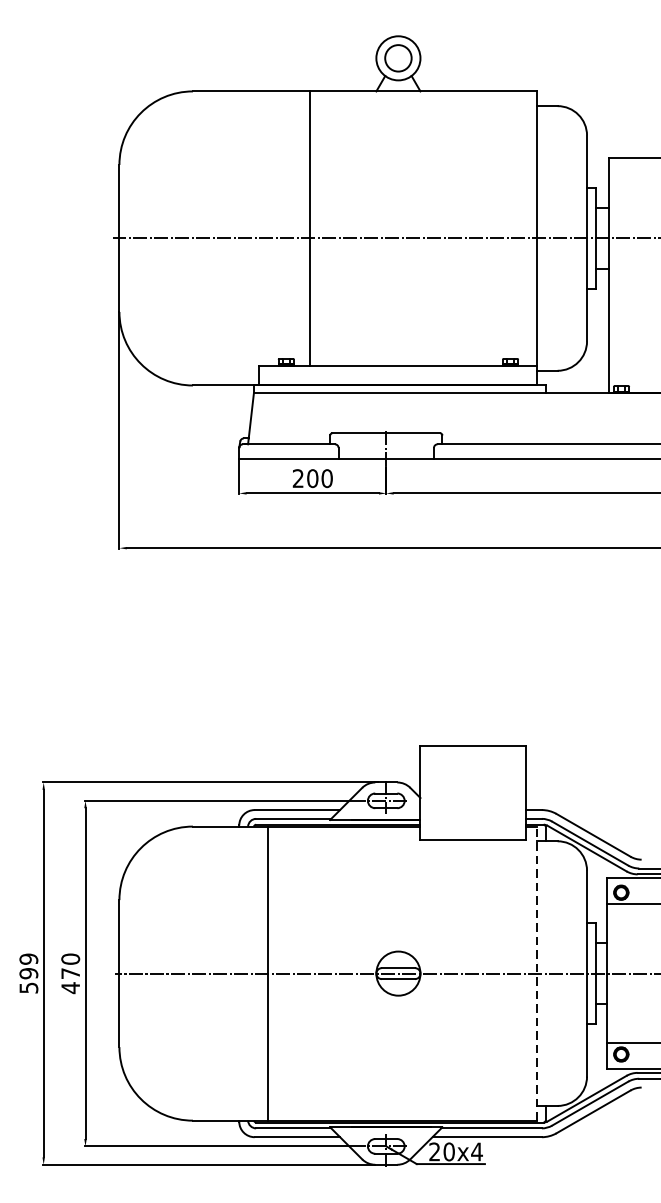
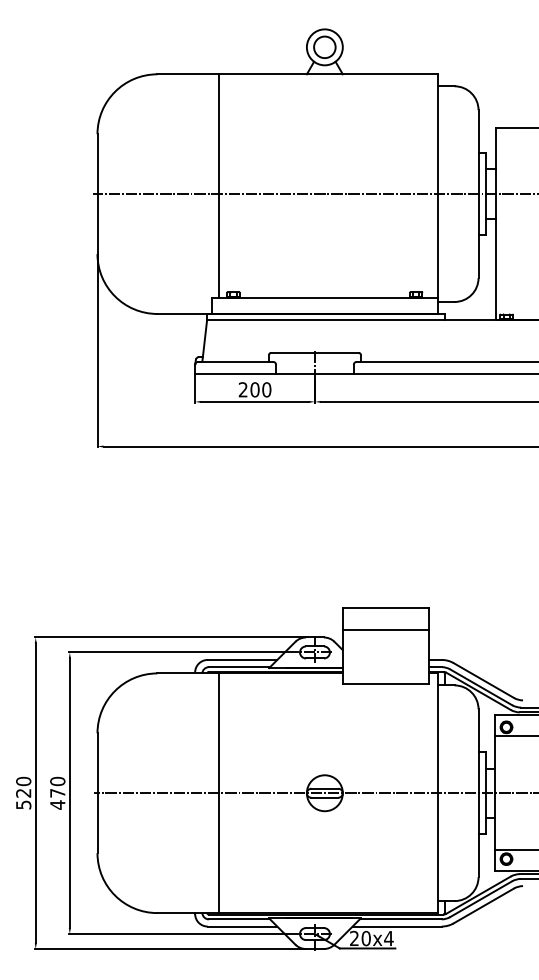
line: (309, 227) -> (218, 185), moved
line: (472, 772) -> (385, 629), added
text: (28, 966) -> (23, 787), 599 -> 520
line: (537, 973) -> (438, 793), dashed -> solid

